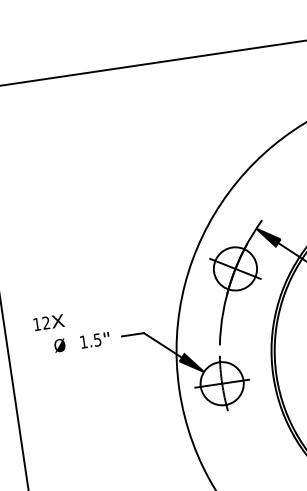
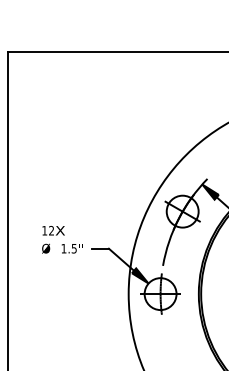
text: (48, 322) -> (53, 230), moved

